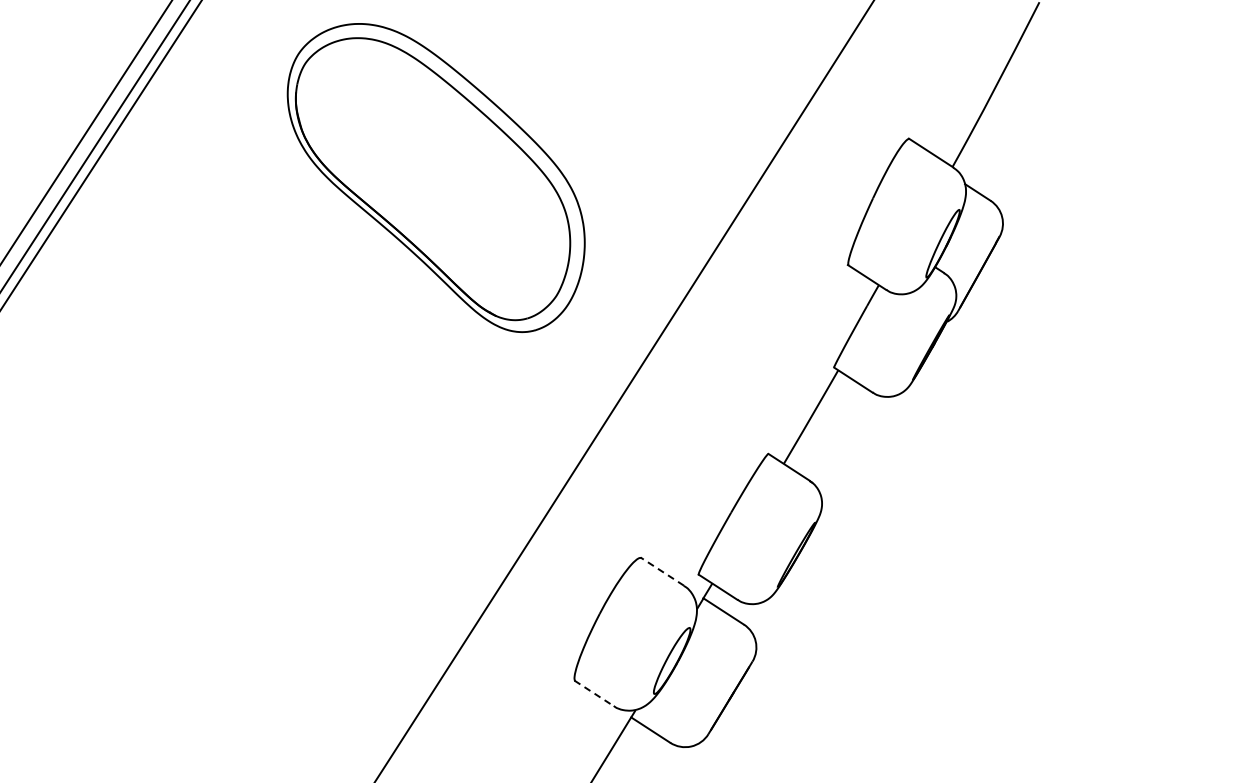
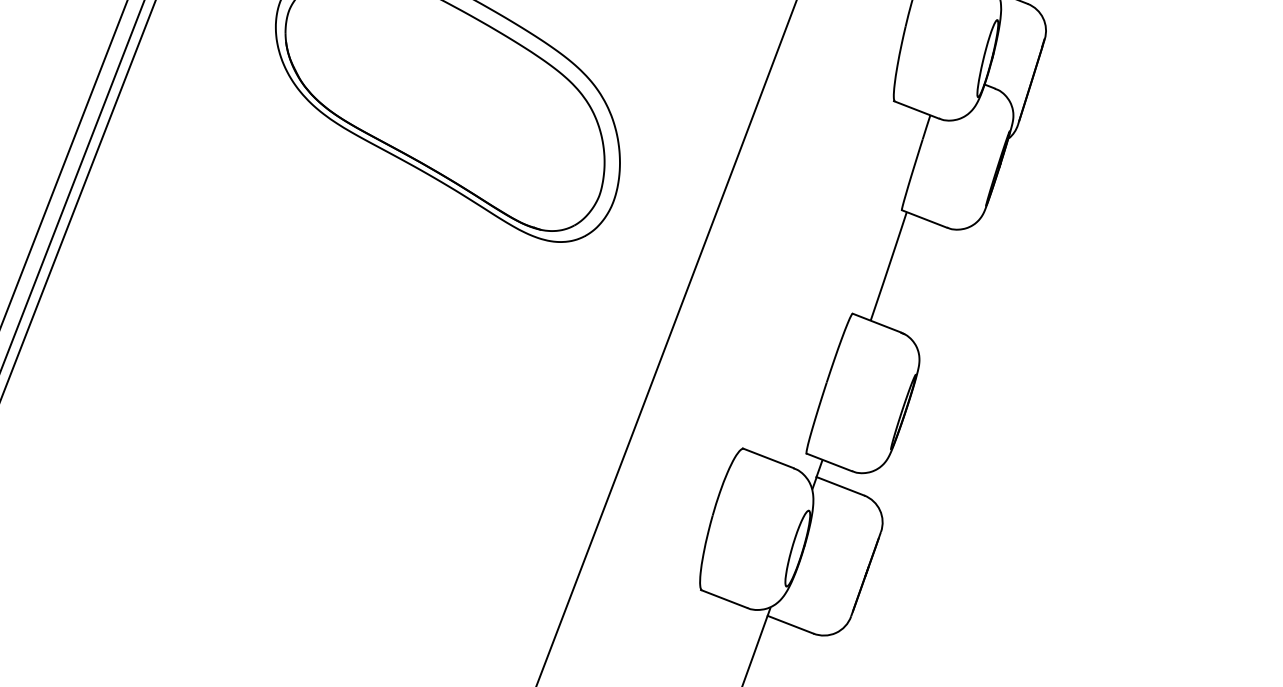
line: (662, 571) -> (768, 458), dashed -> solid
line: (594, 693) -> (724, 599), dashed -> solid

